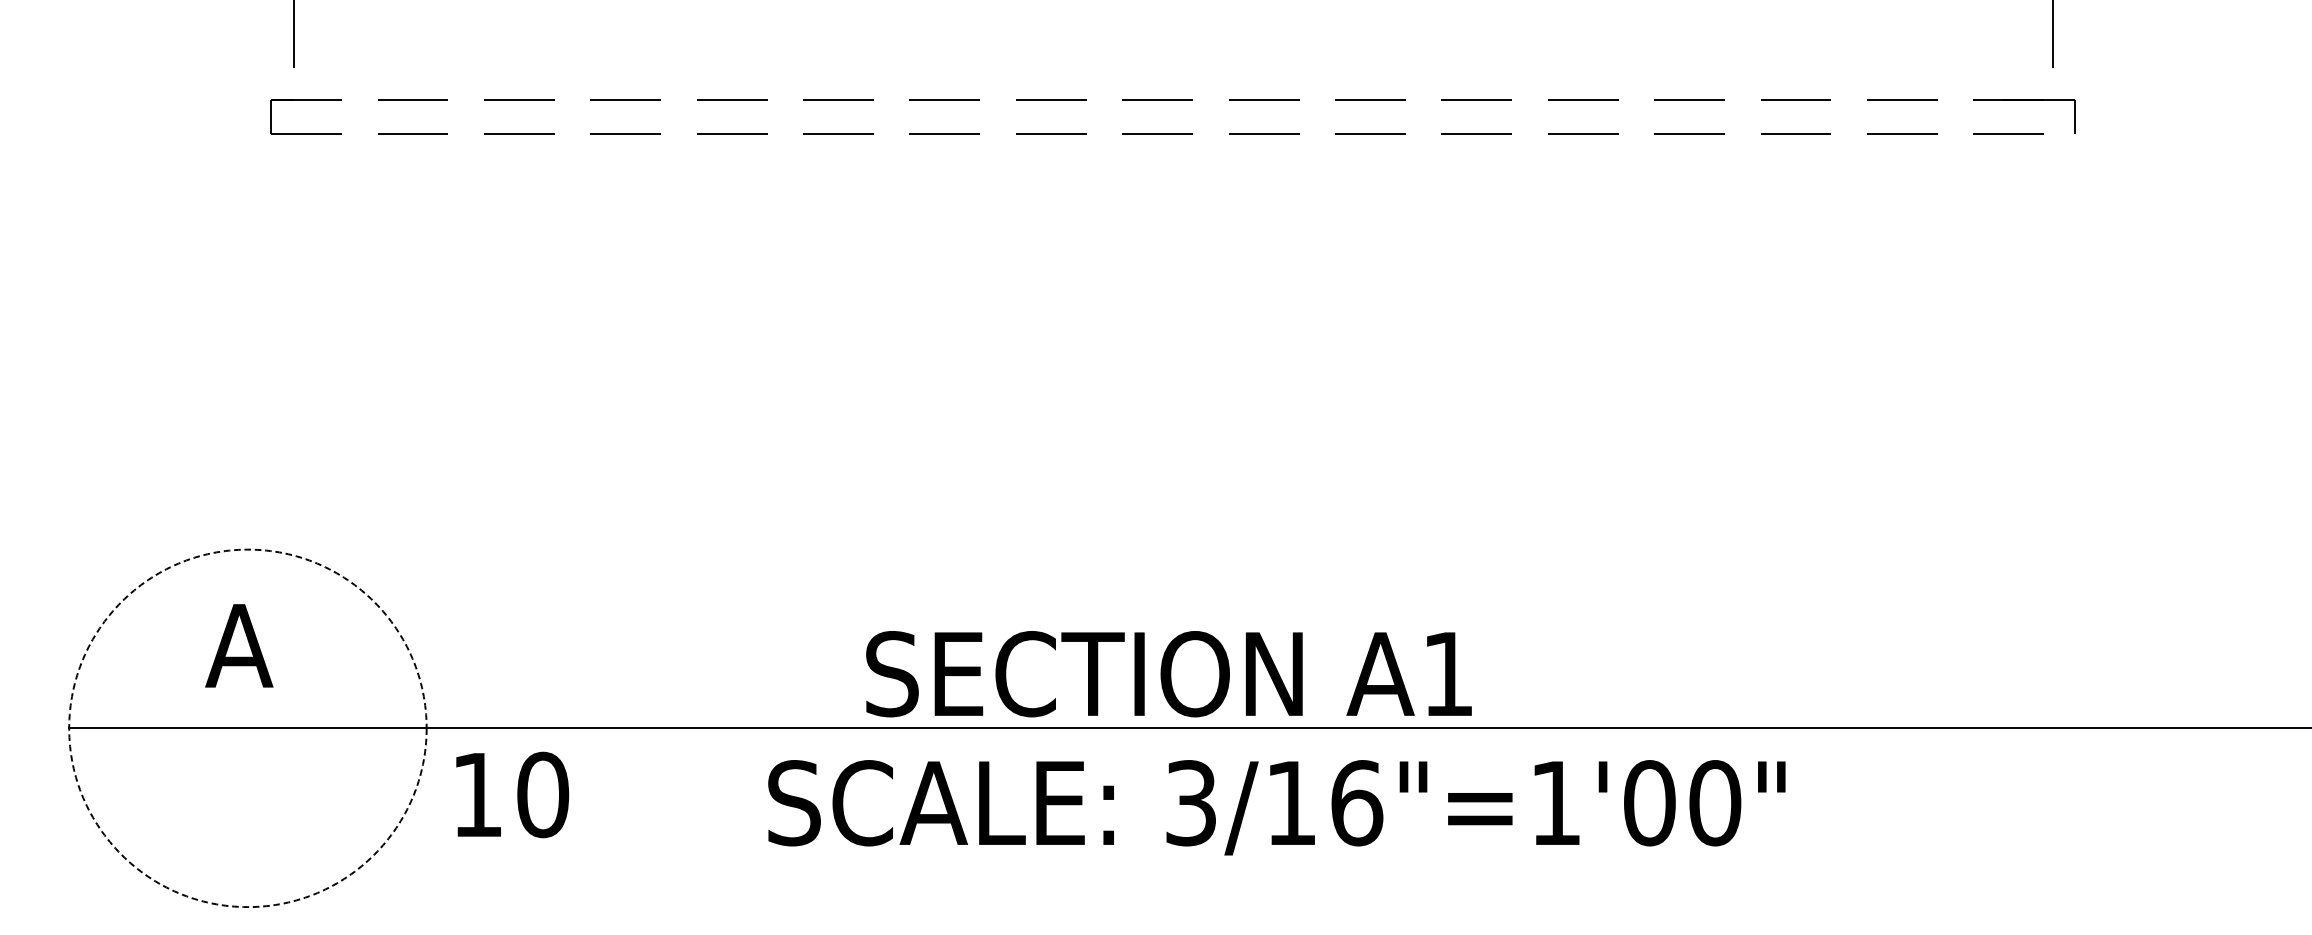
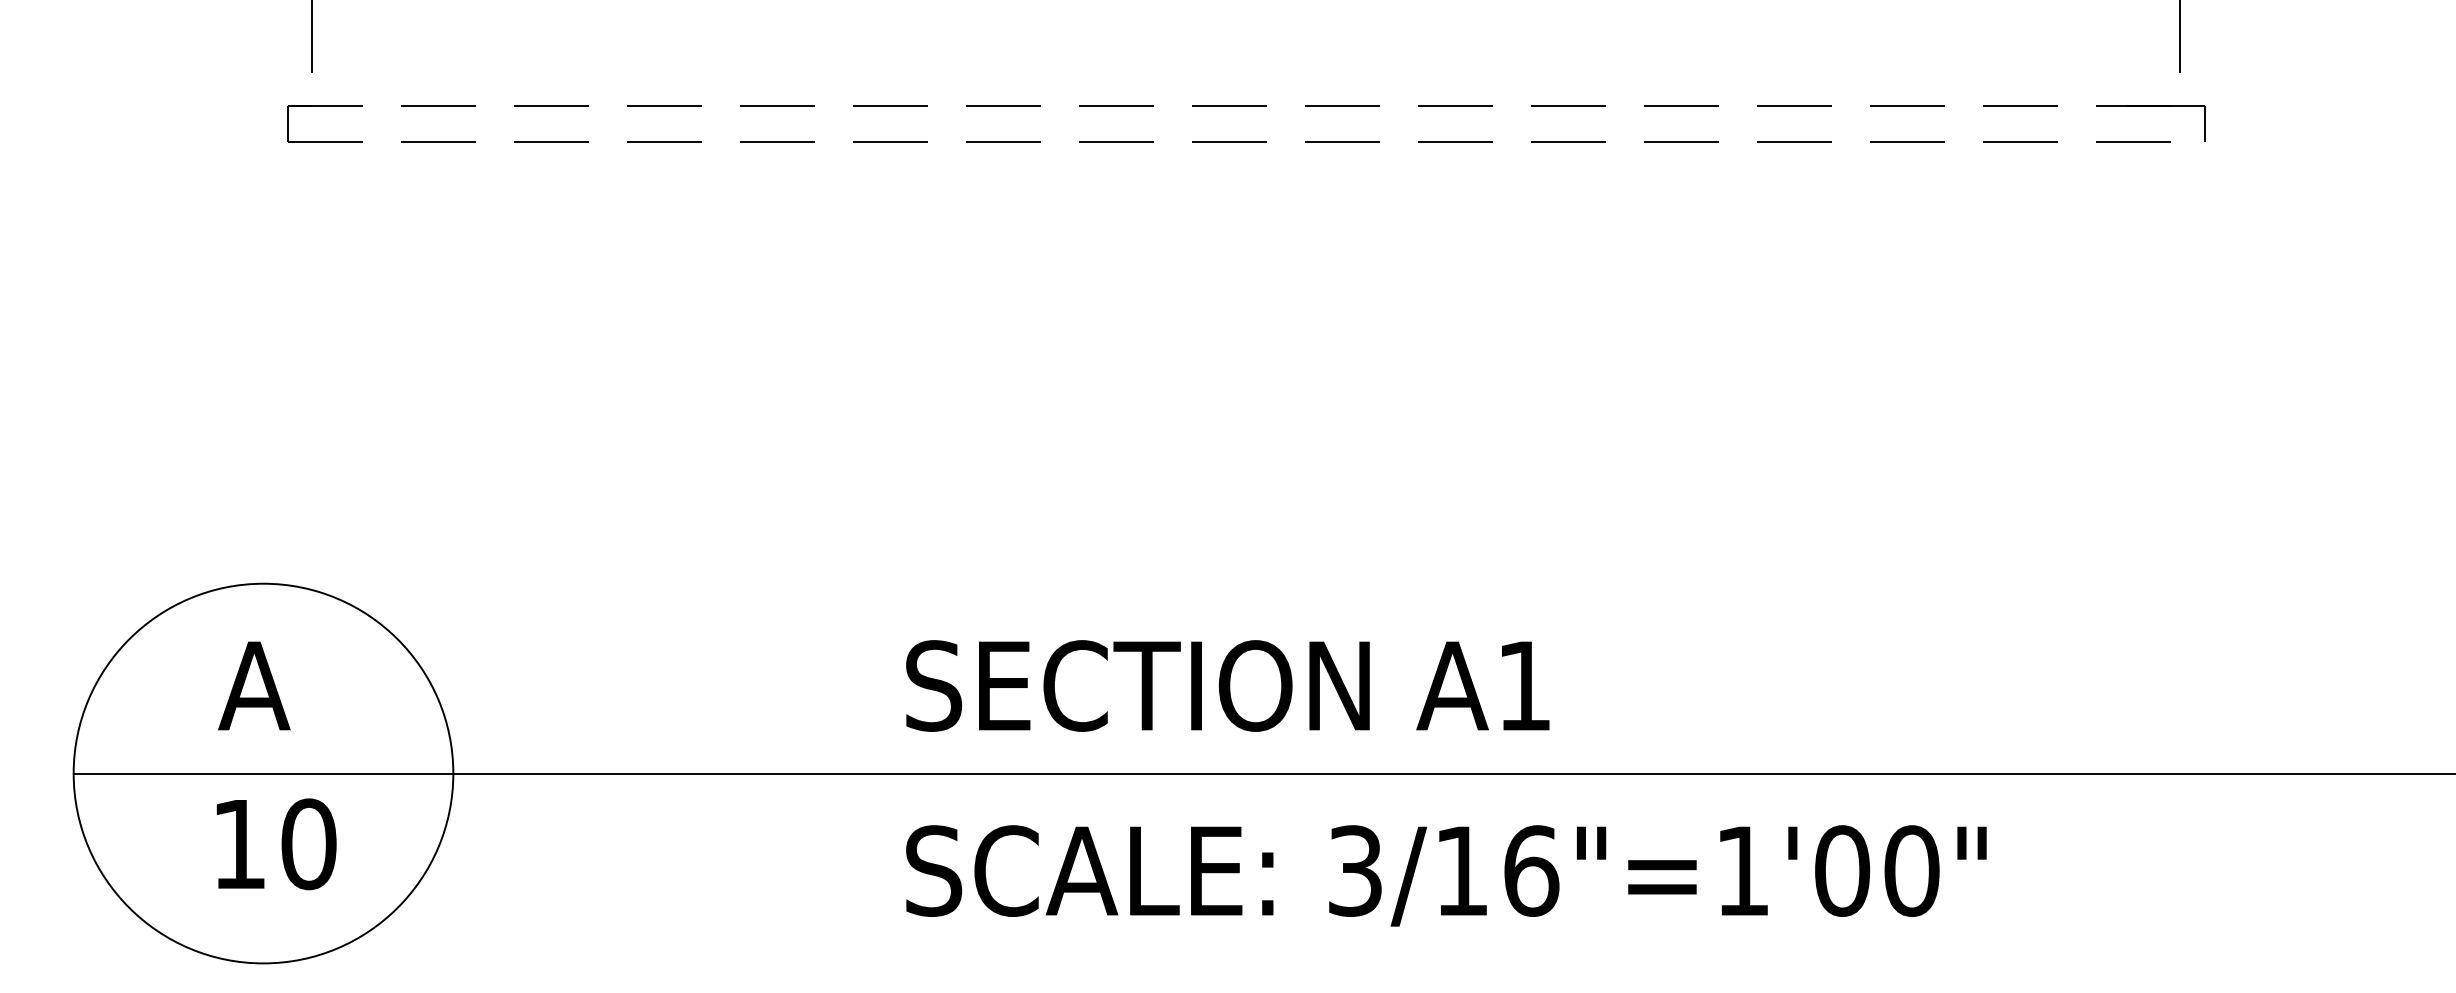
text: (1168, 673) -> (1227, 685), moved
circle: (247, 728) -> (263, 773), dashed -> solid
text: (512, 795) -> (276, 844), moved
text: (1276, 807) -> (1446, 875), moved

